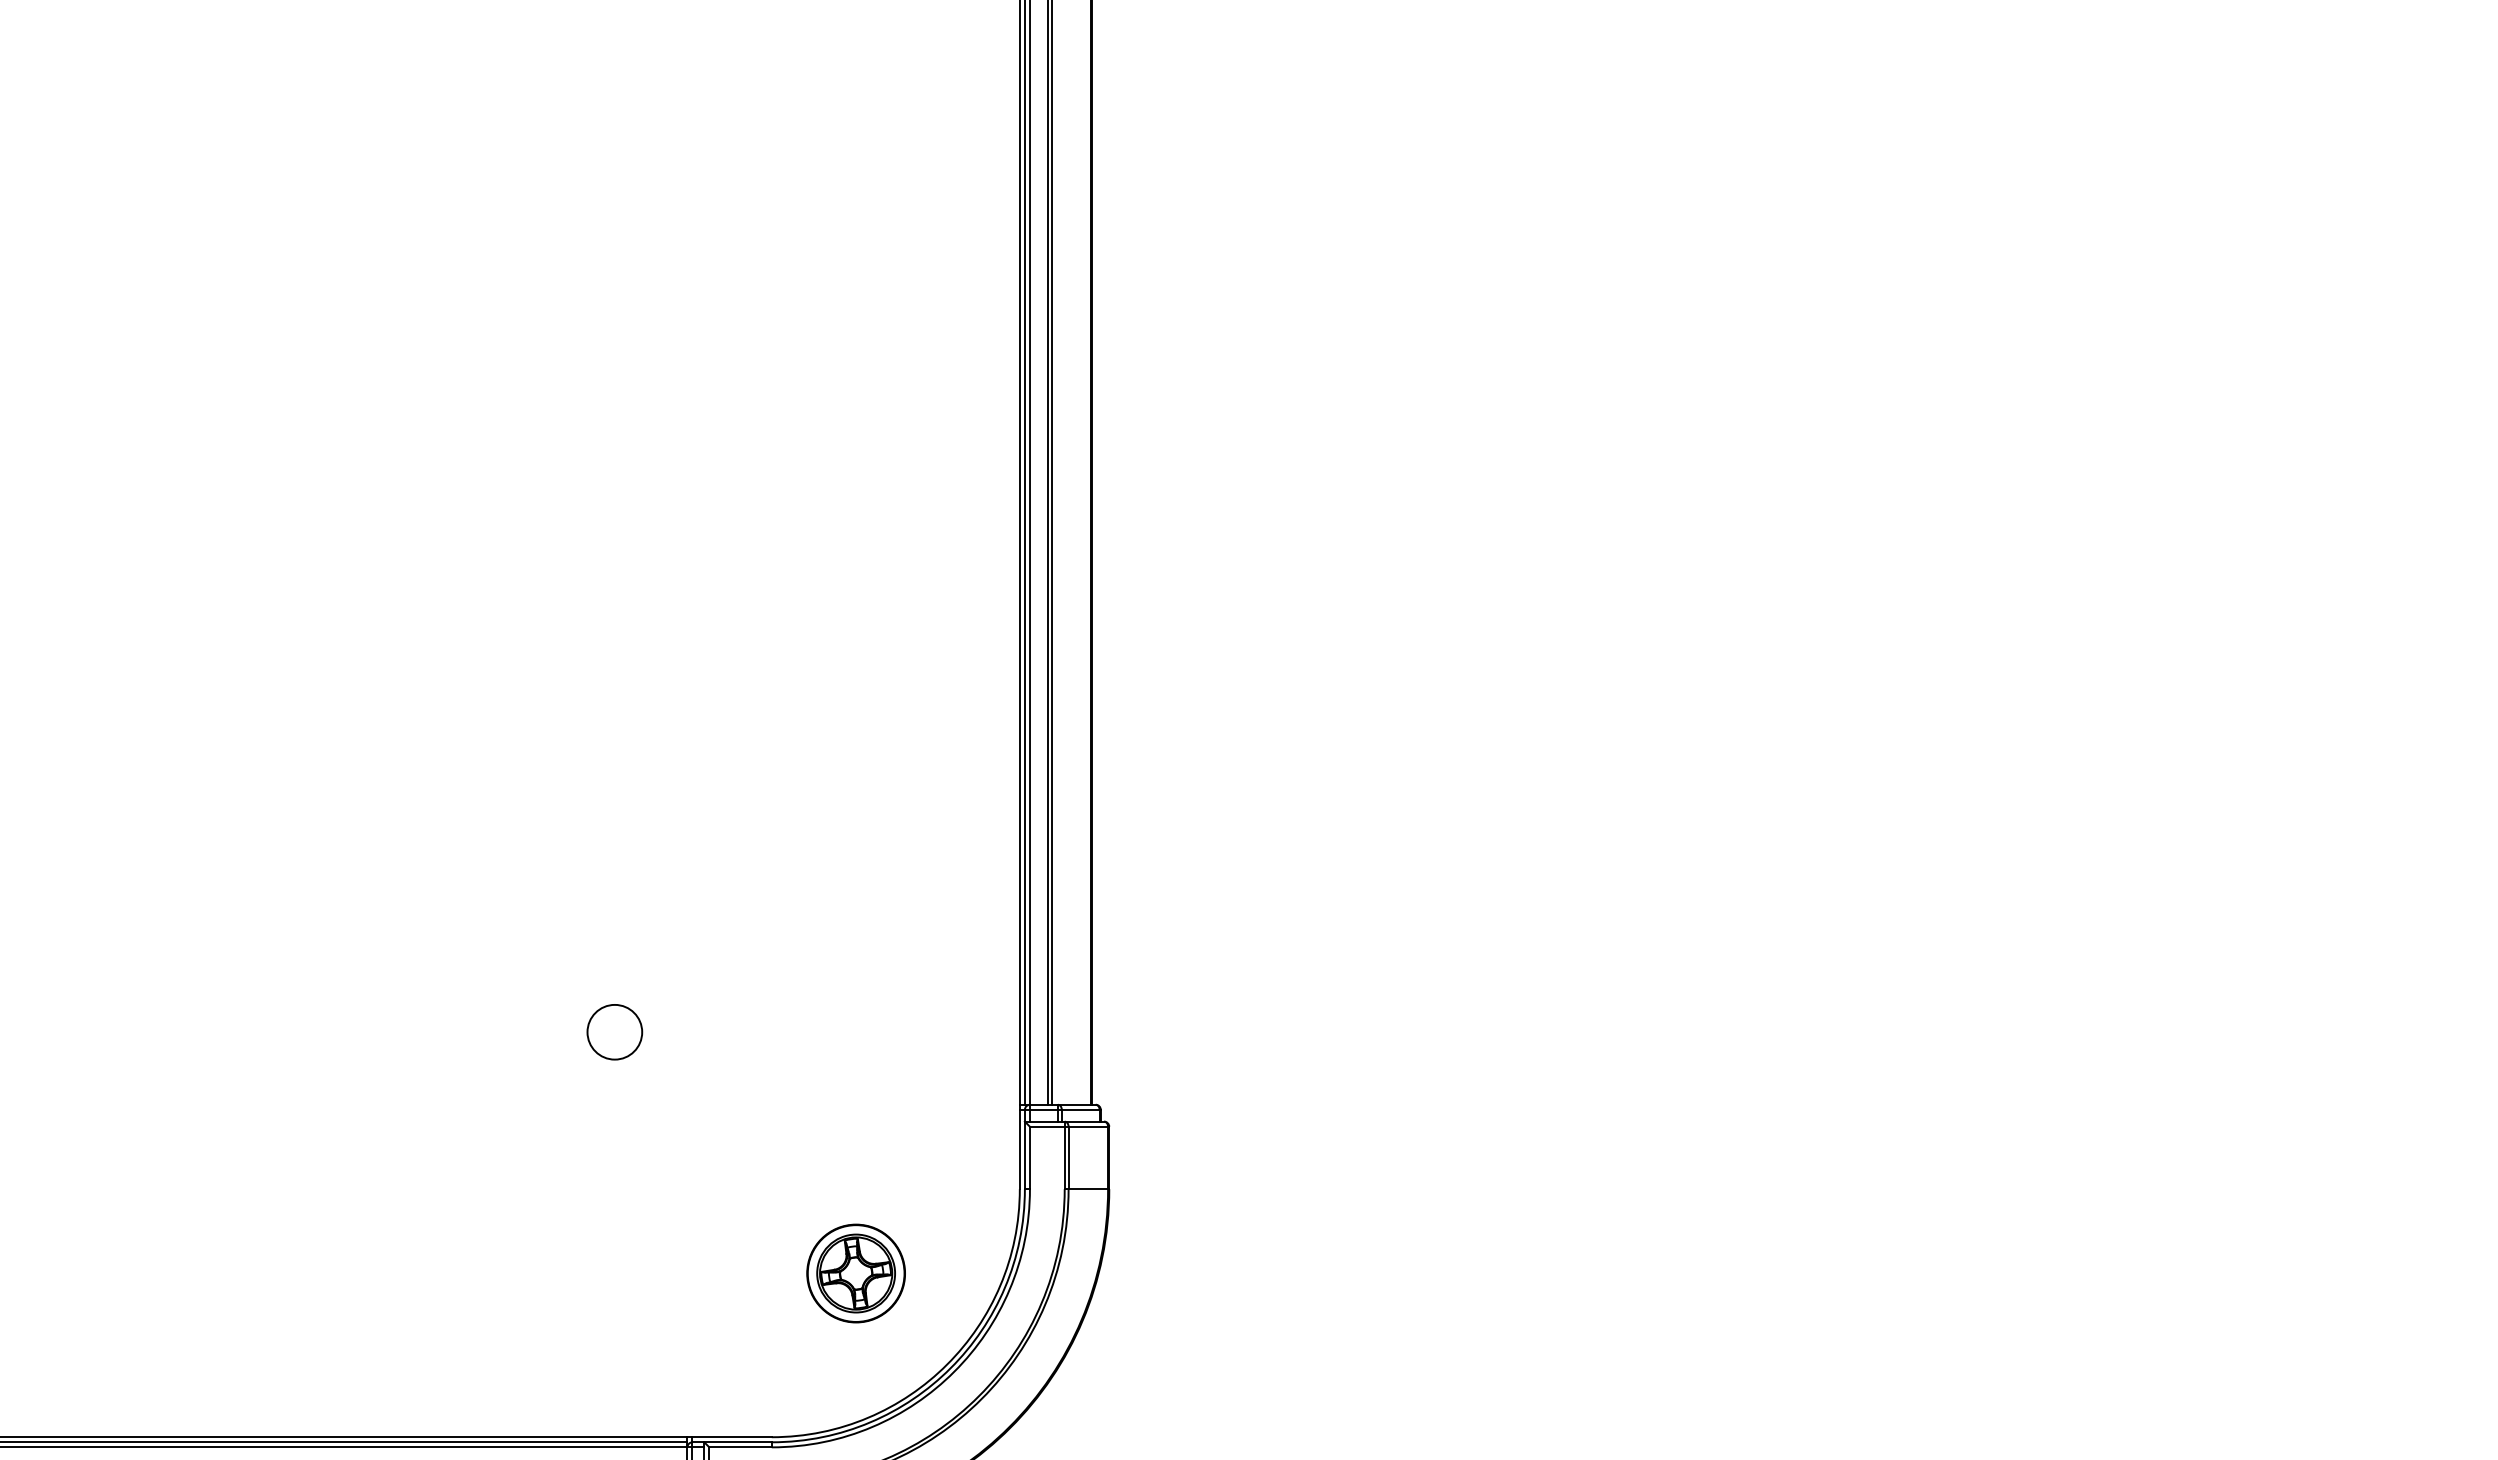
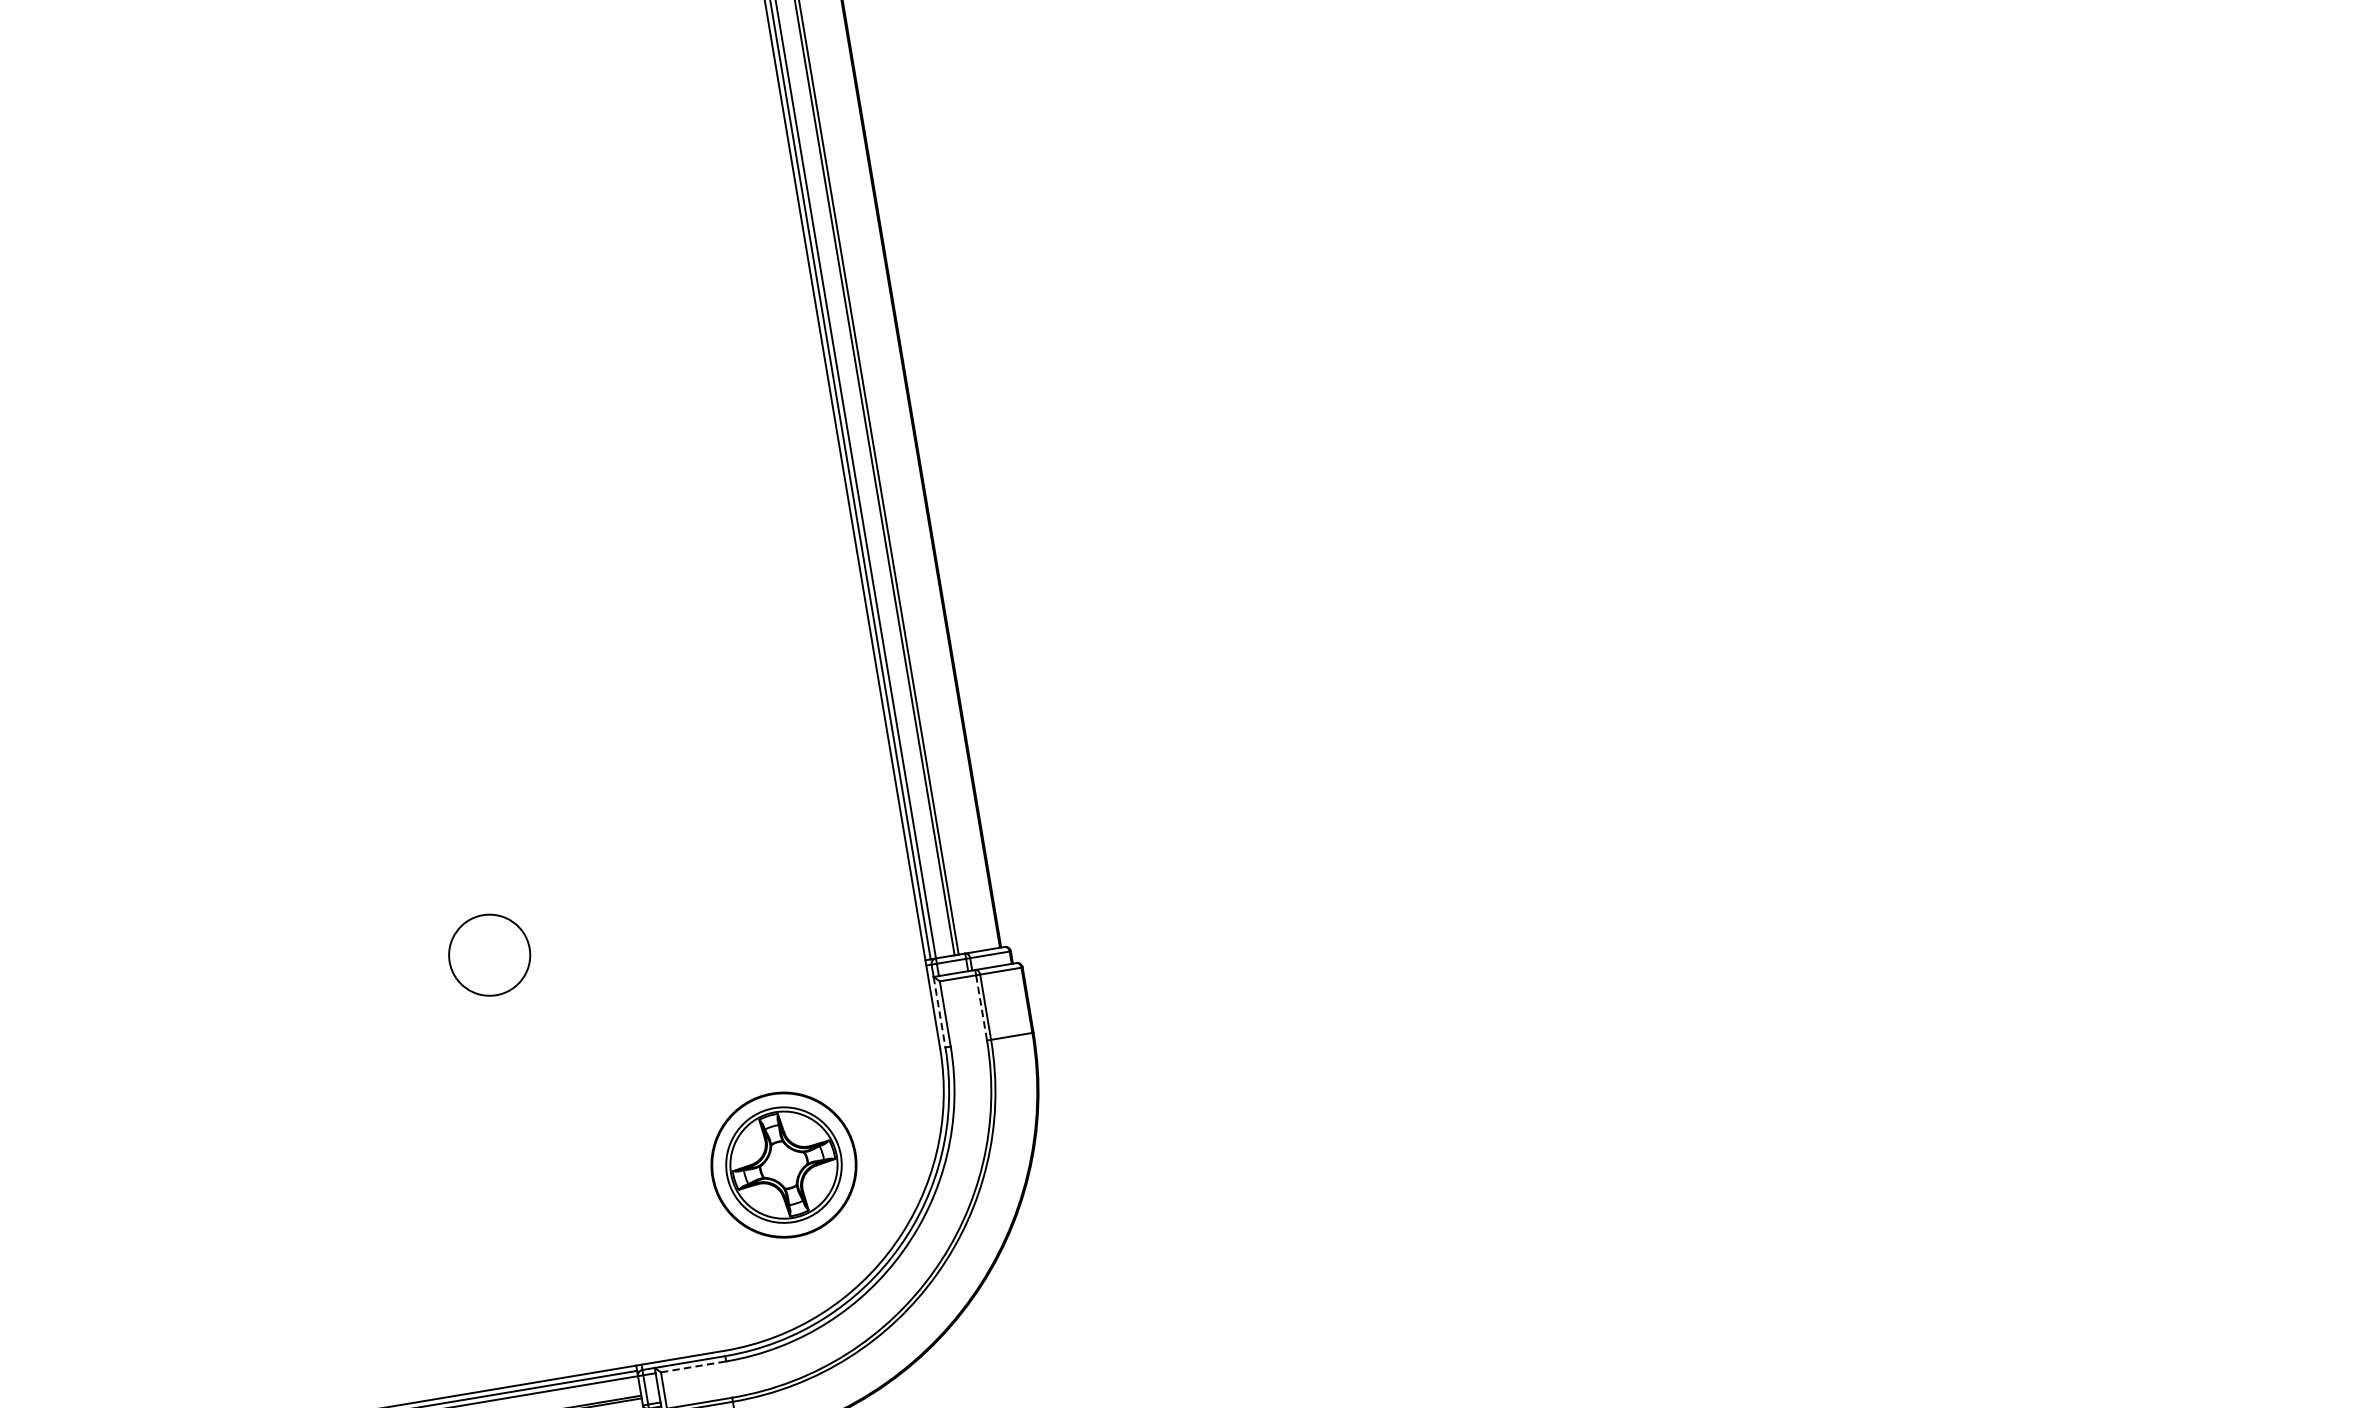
circle: (614, 1031) -> (489, 954), size x1.4
line: (1024, 1155) -> (939, 1012), solid -> dashed
line: (1064, 1158) -> (981, 1008), solid -> dashed
part: (855, 1273) -> (783, 1165), size x1.4
line: (741, 1447) -> (694, 1366), solid -> dashed

